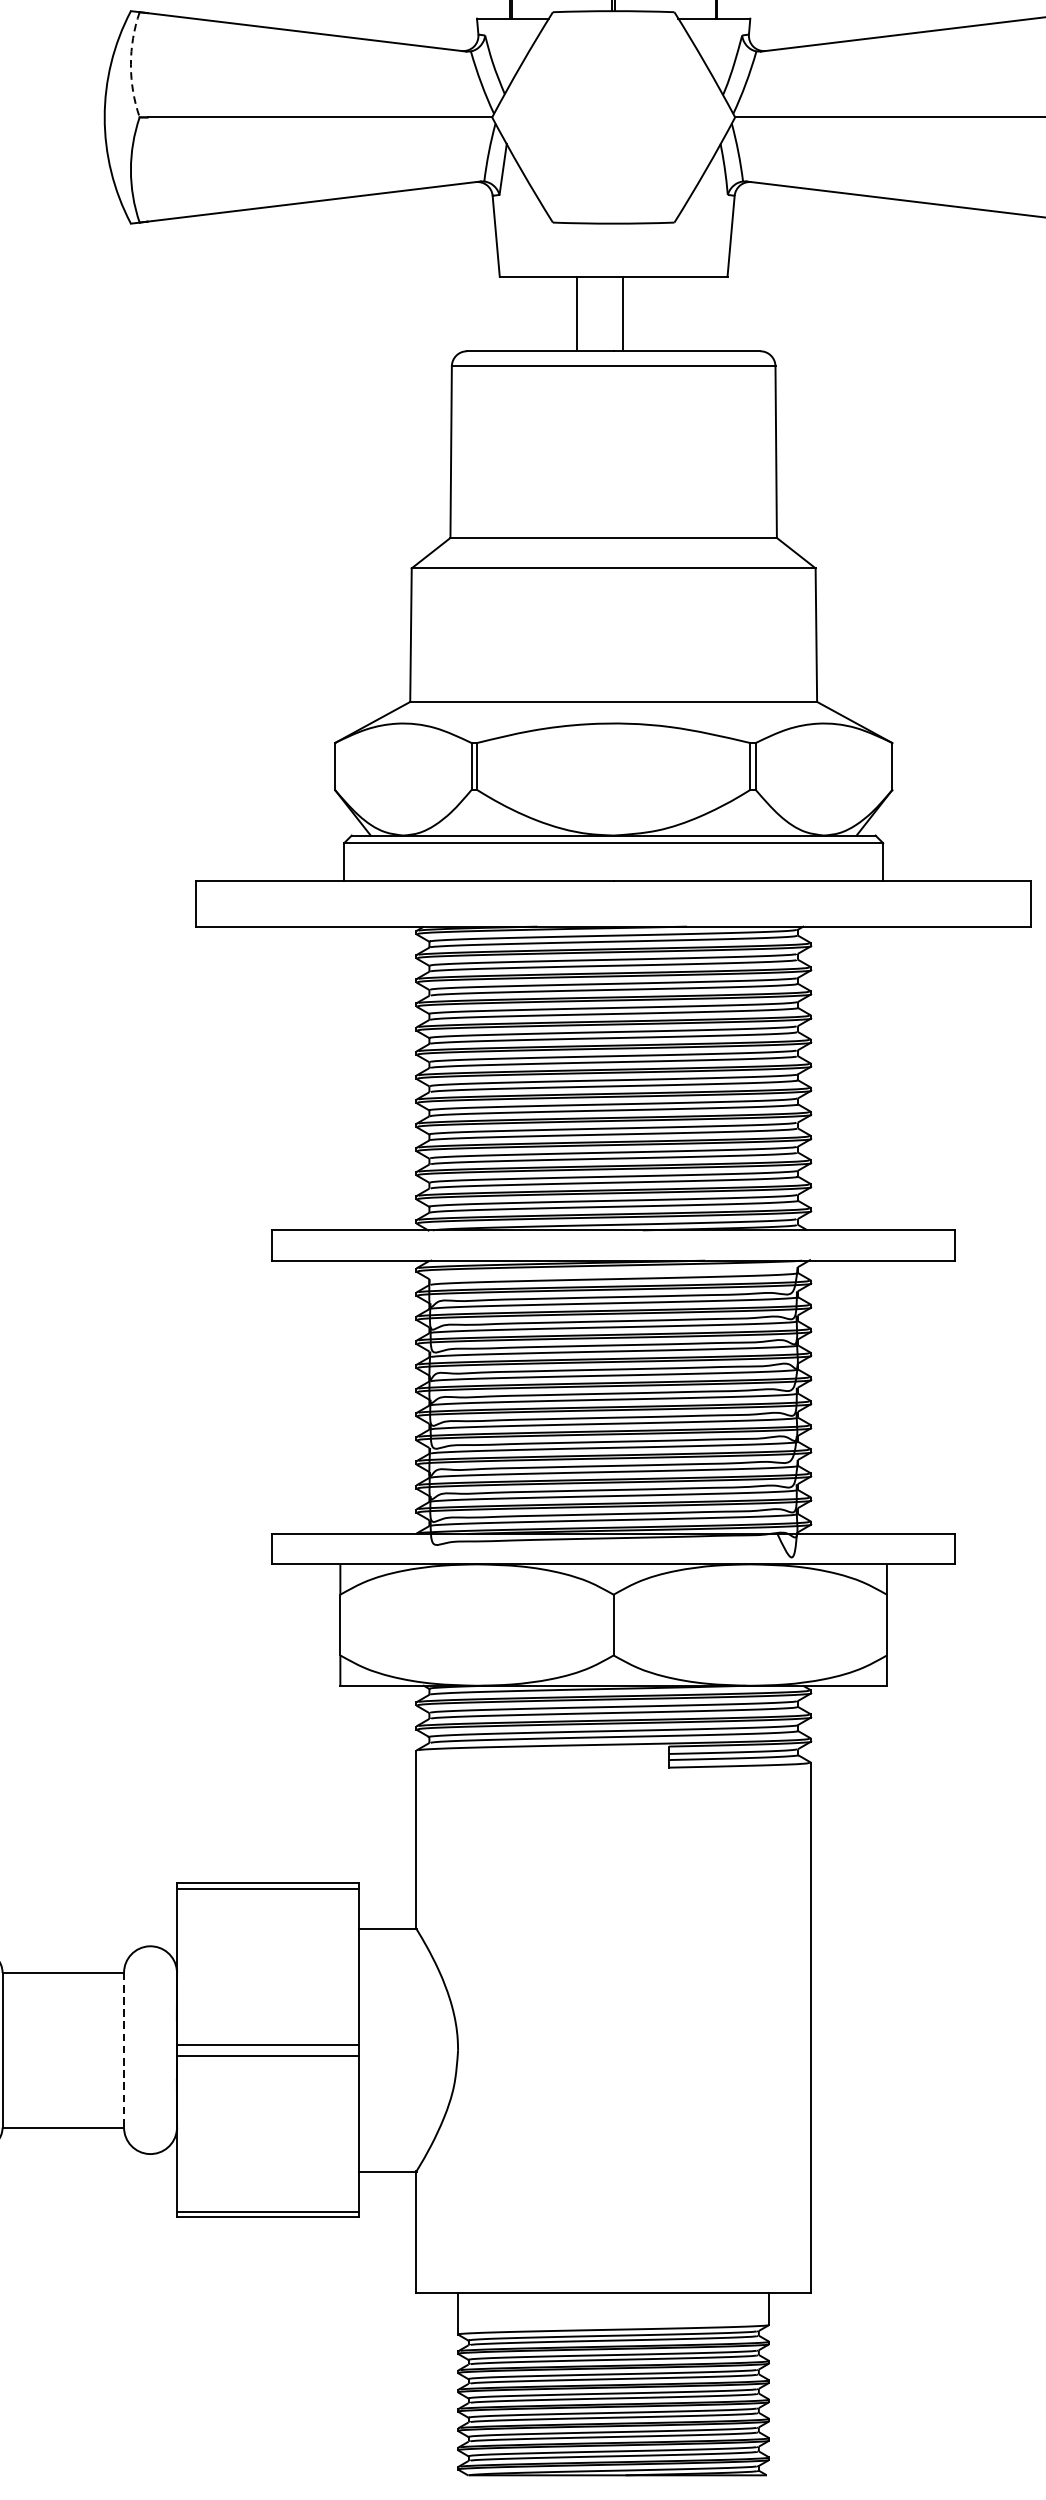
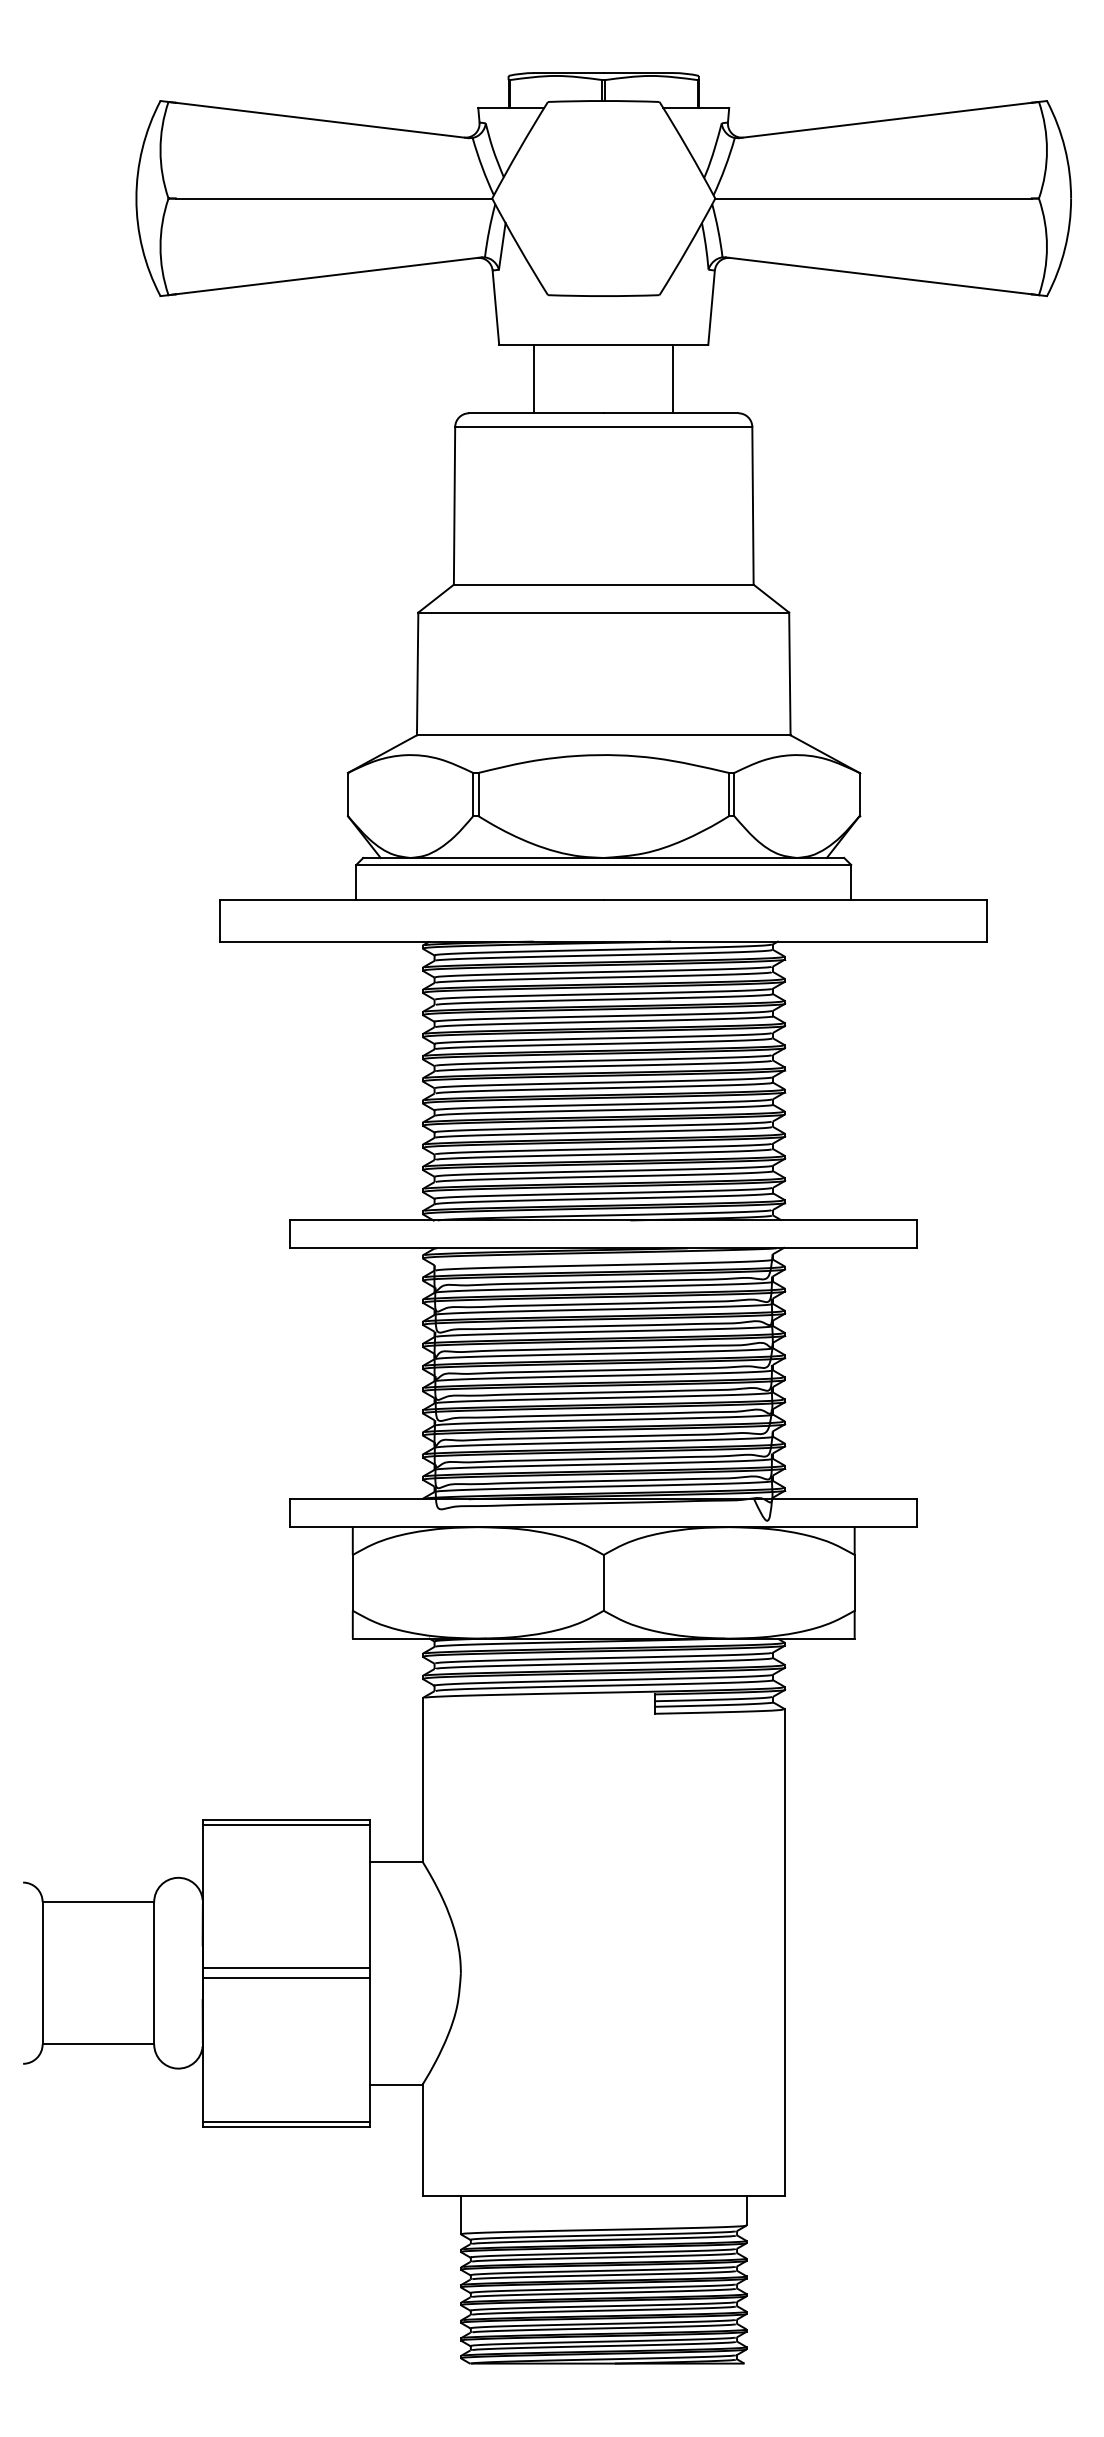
arc: (130, 65) -> (160, 150), dashed -> solid
line: (577, 313) -> (534, 378), moved
line: (623, 313) -> (673, 378), moved
line: (124, 2050) -> (154, 1973), dashed -> solid

